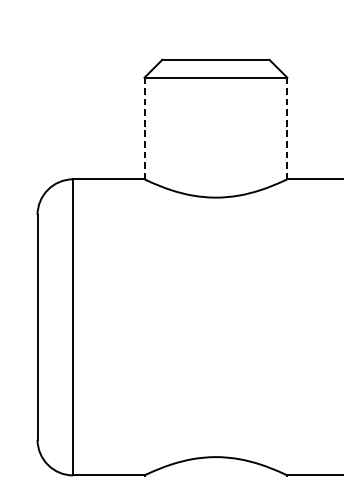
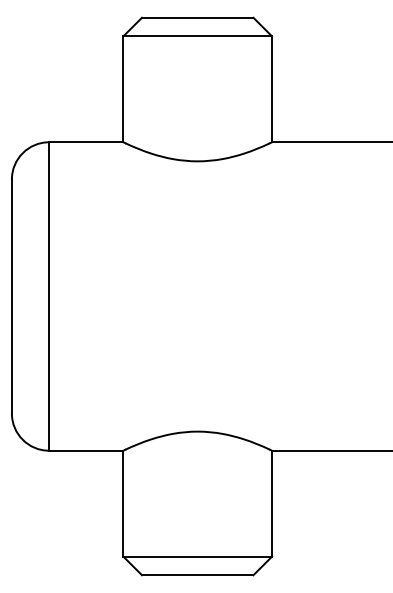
line: (144, 128) -> (123, 89), dashed -> solid
line: (287, 128) -> (272, 89), dashed -> solid

